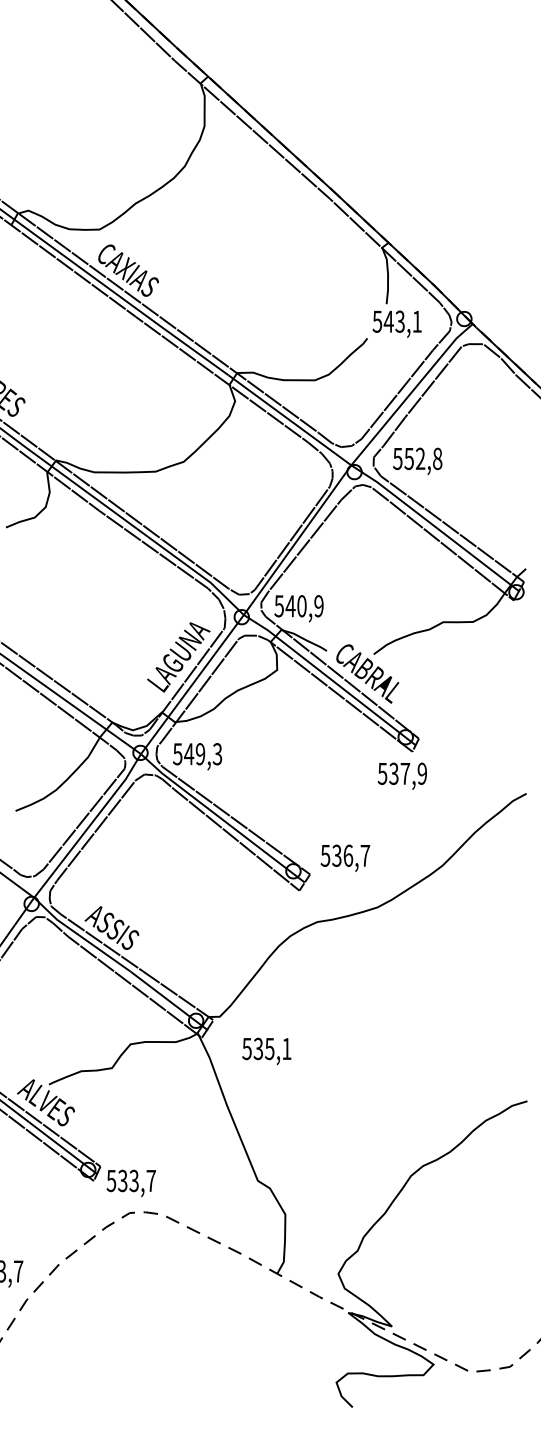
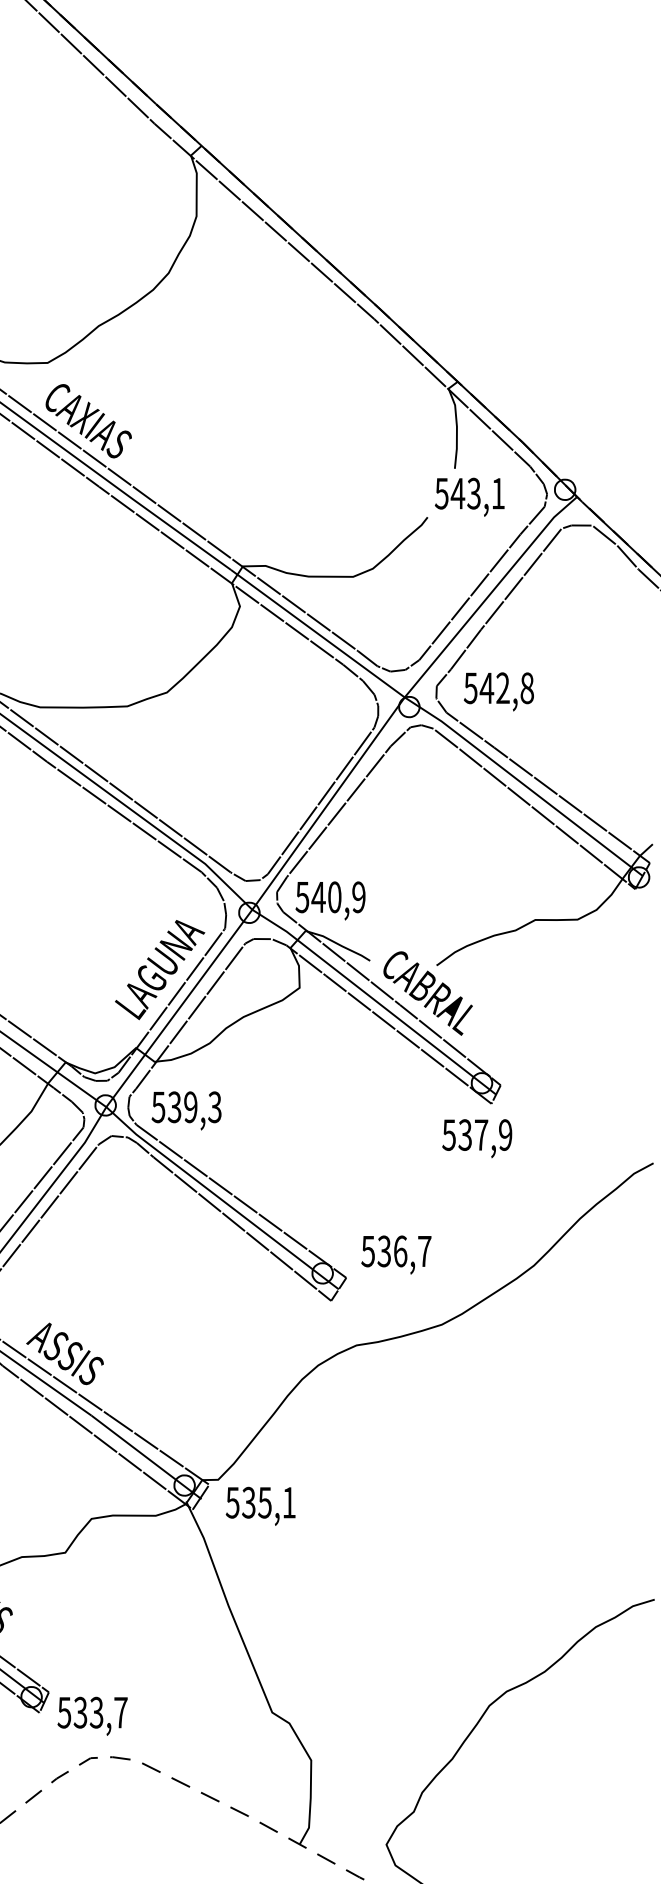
text: (409, 459) -> (487, 689), 552,8 -> 542,8
text: (189, 754) -> (175, 1107), 549,3 -> 539,3
text: (266, 1051) -> (260, 1506), moved

